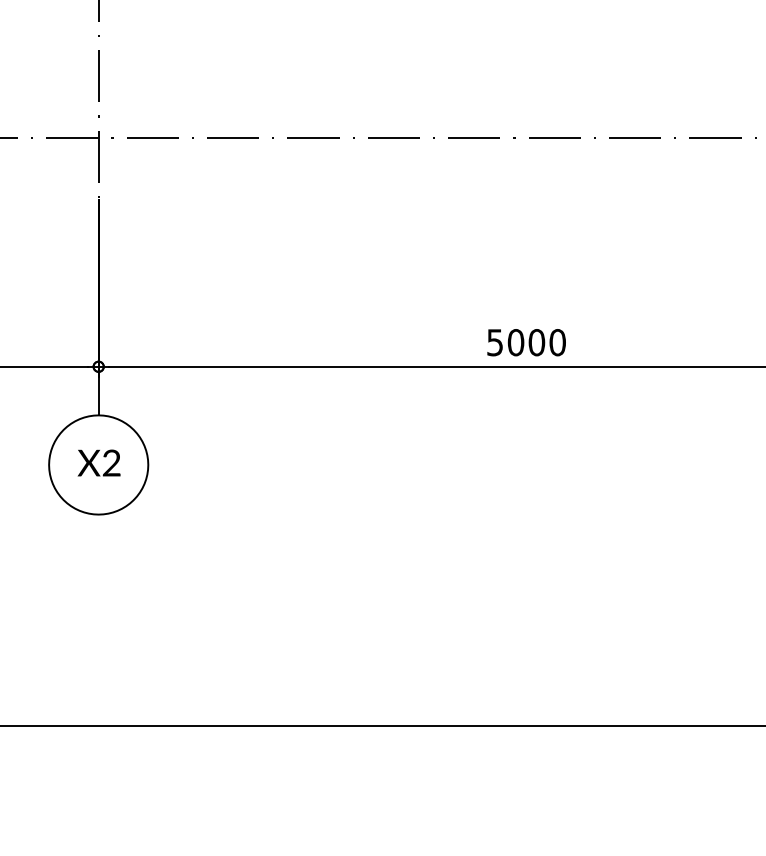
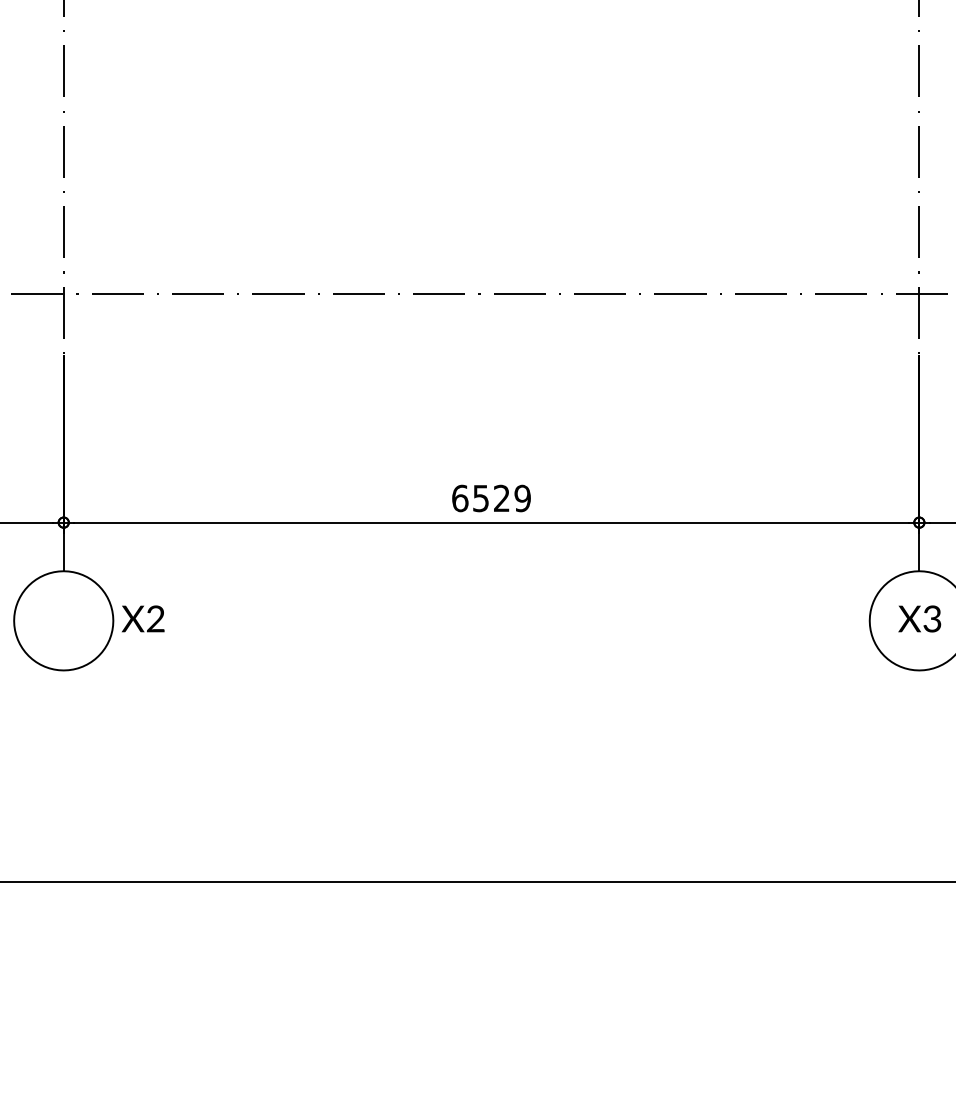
text: (526, 342) -> (491, 498), 5000 -> 6529
text: (99, 462) -> (143, 618), moved

